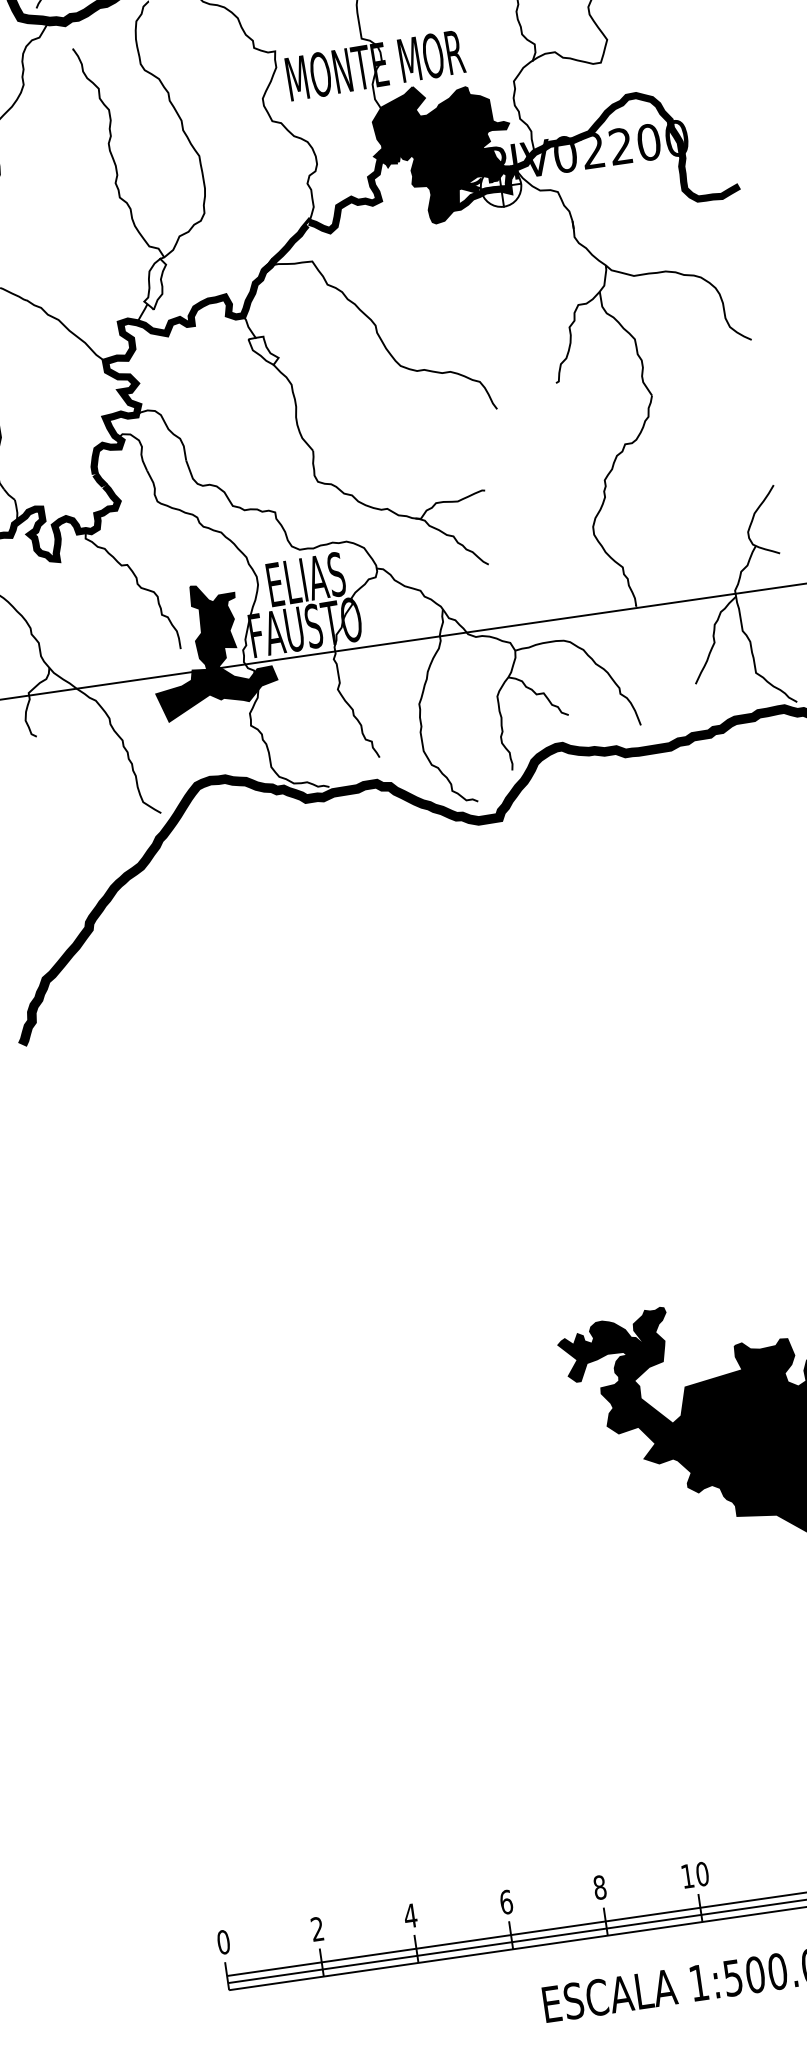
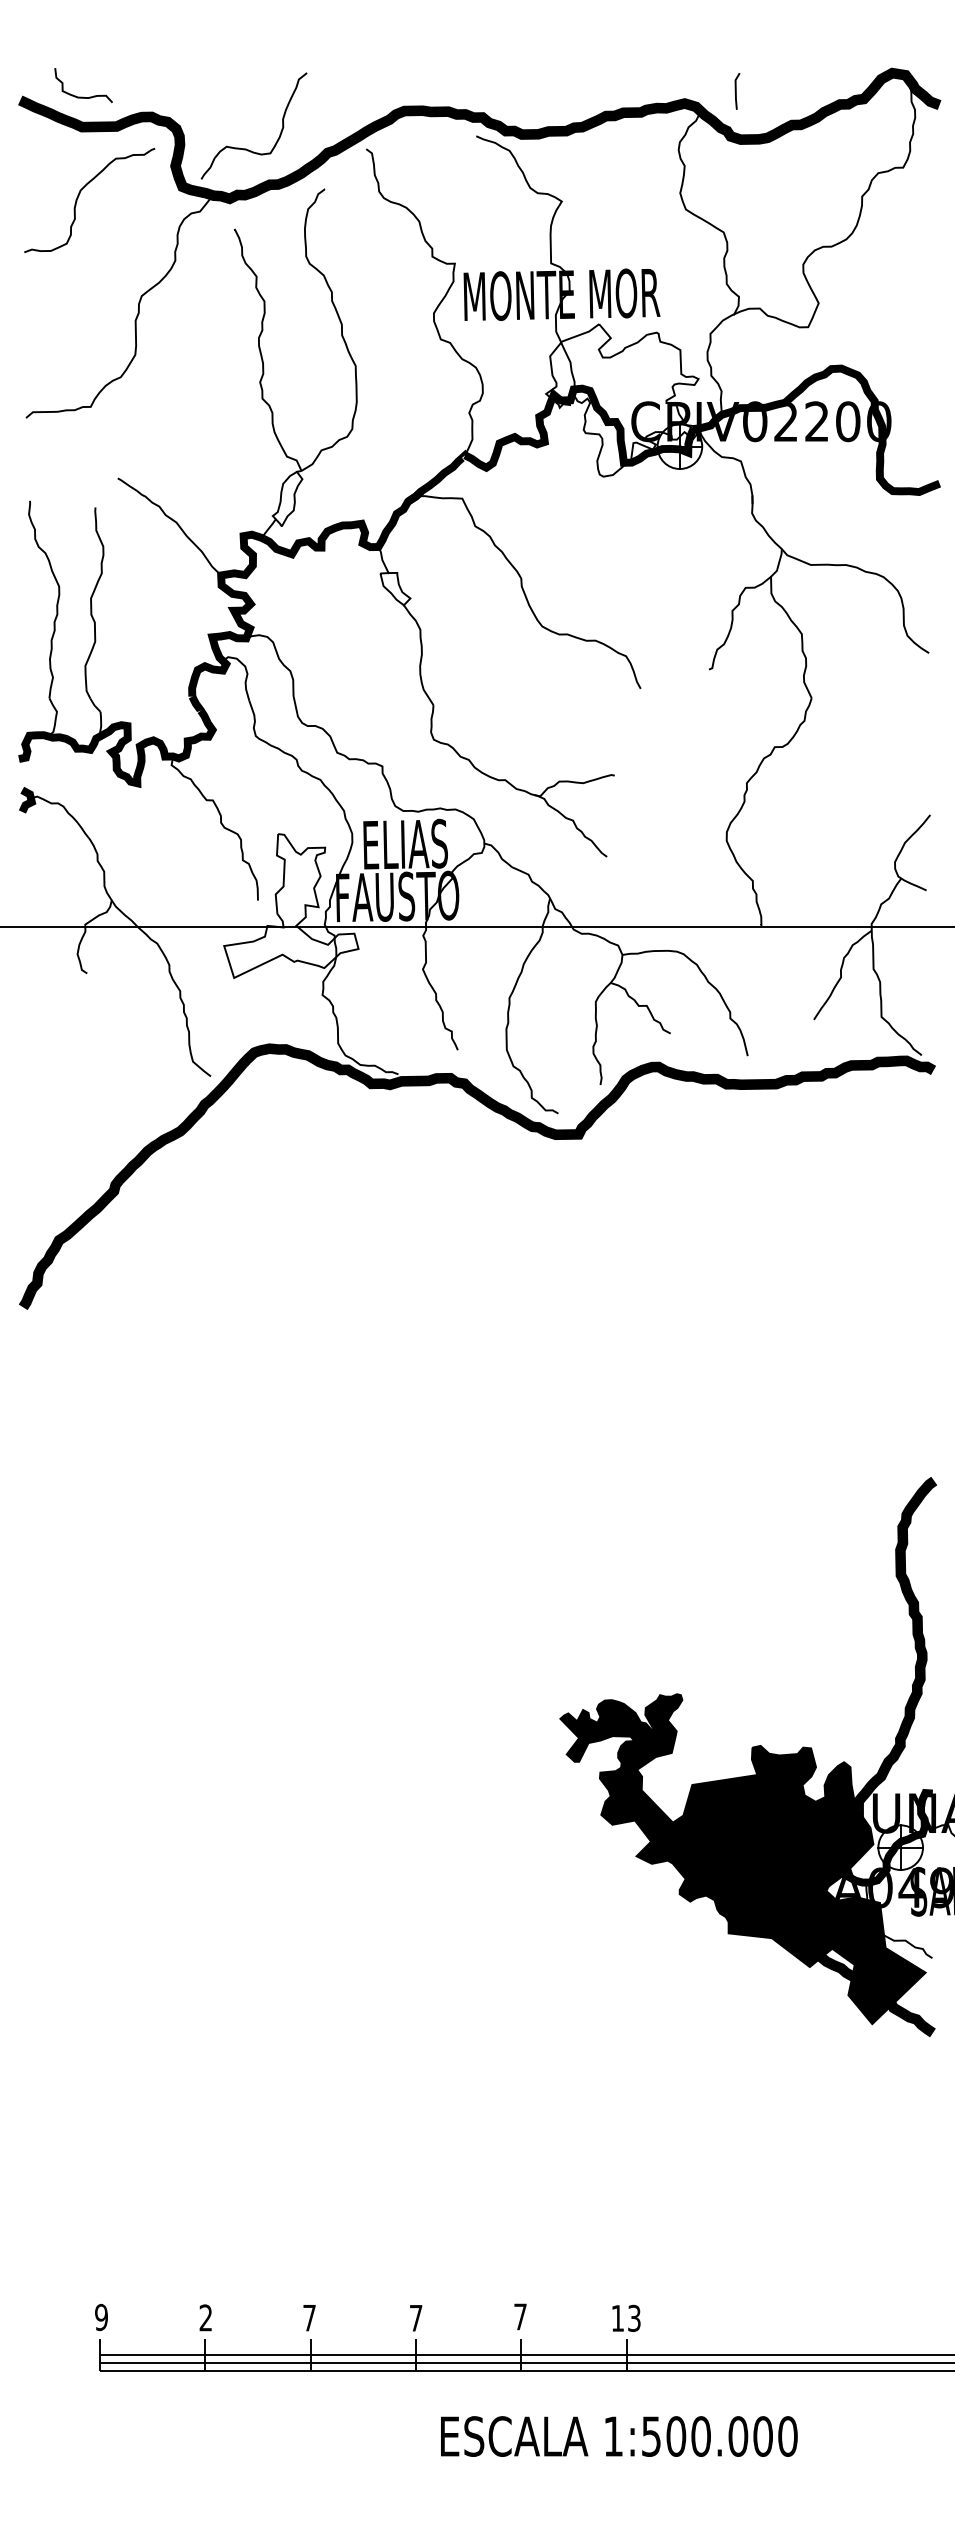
fill: (443, 152) -> (622, 400), removed
fill: (211, 649) -> (291, 905), removed
text: (702, 1873) -> (634, 2317), 10 -> 13
text: (599, 1887) -> (520, 2316), 8 -> 7
text: (505, 1901) -> (415, 2317), 6 -> 7
text: (410, 1916) -> (309, 2318), 4 -> 7
text: (223, 1942) -> (101, 2317), 0 -> 9

